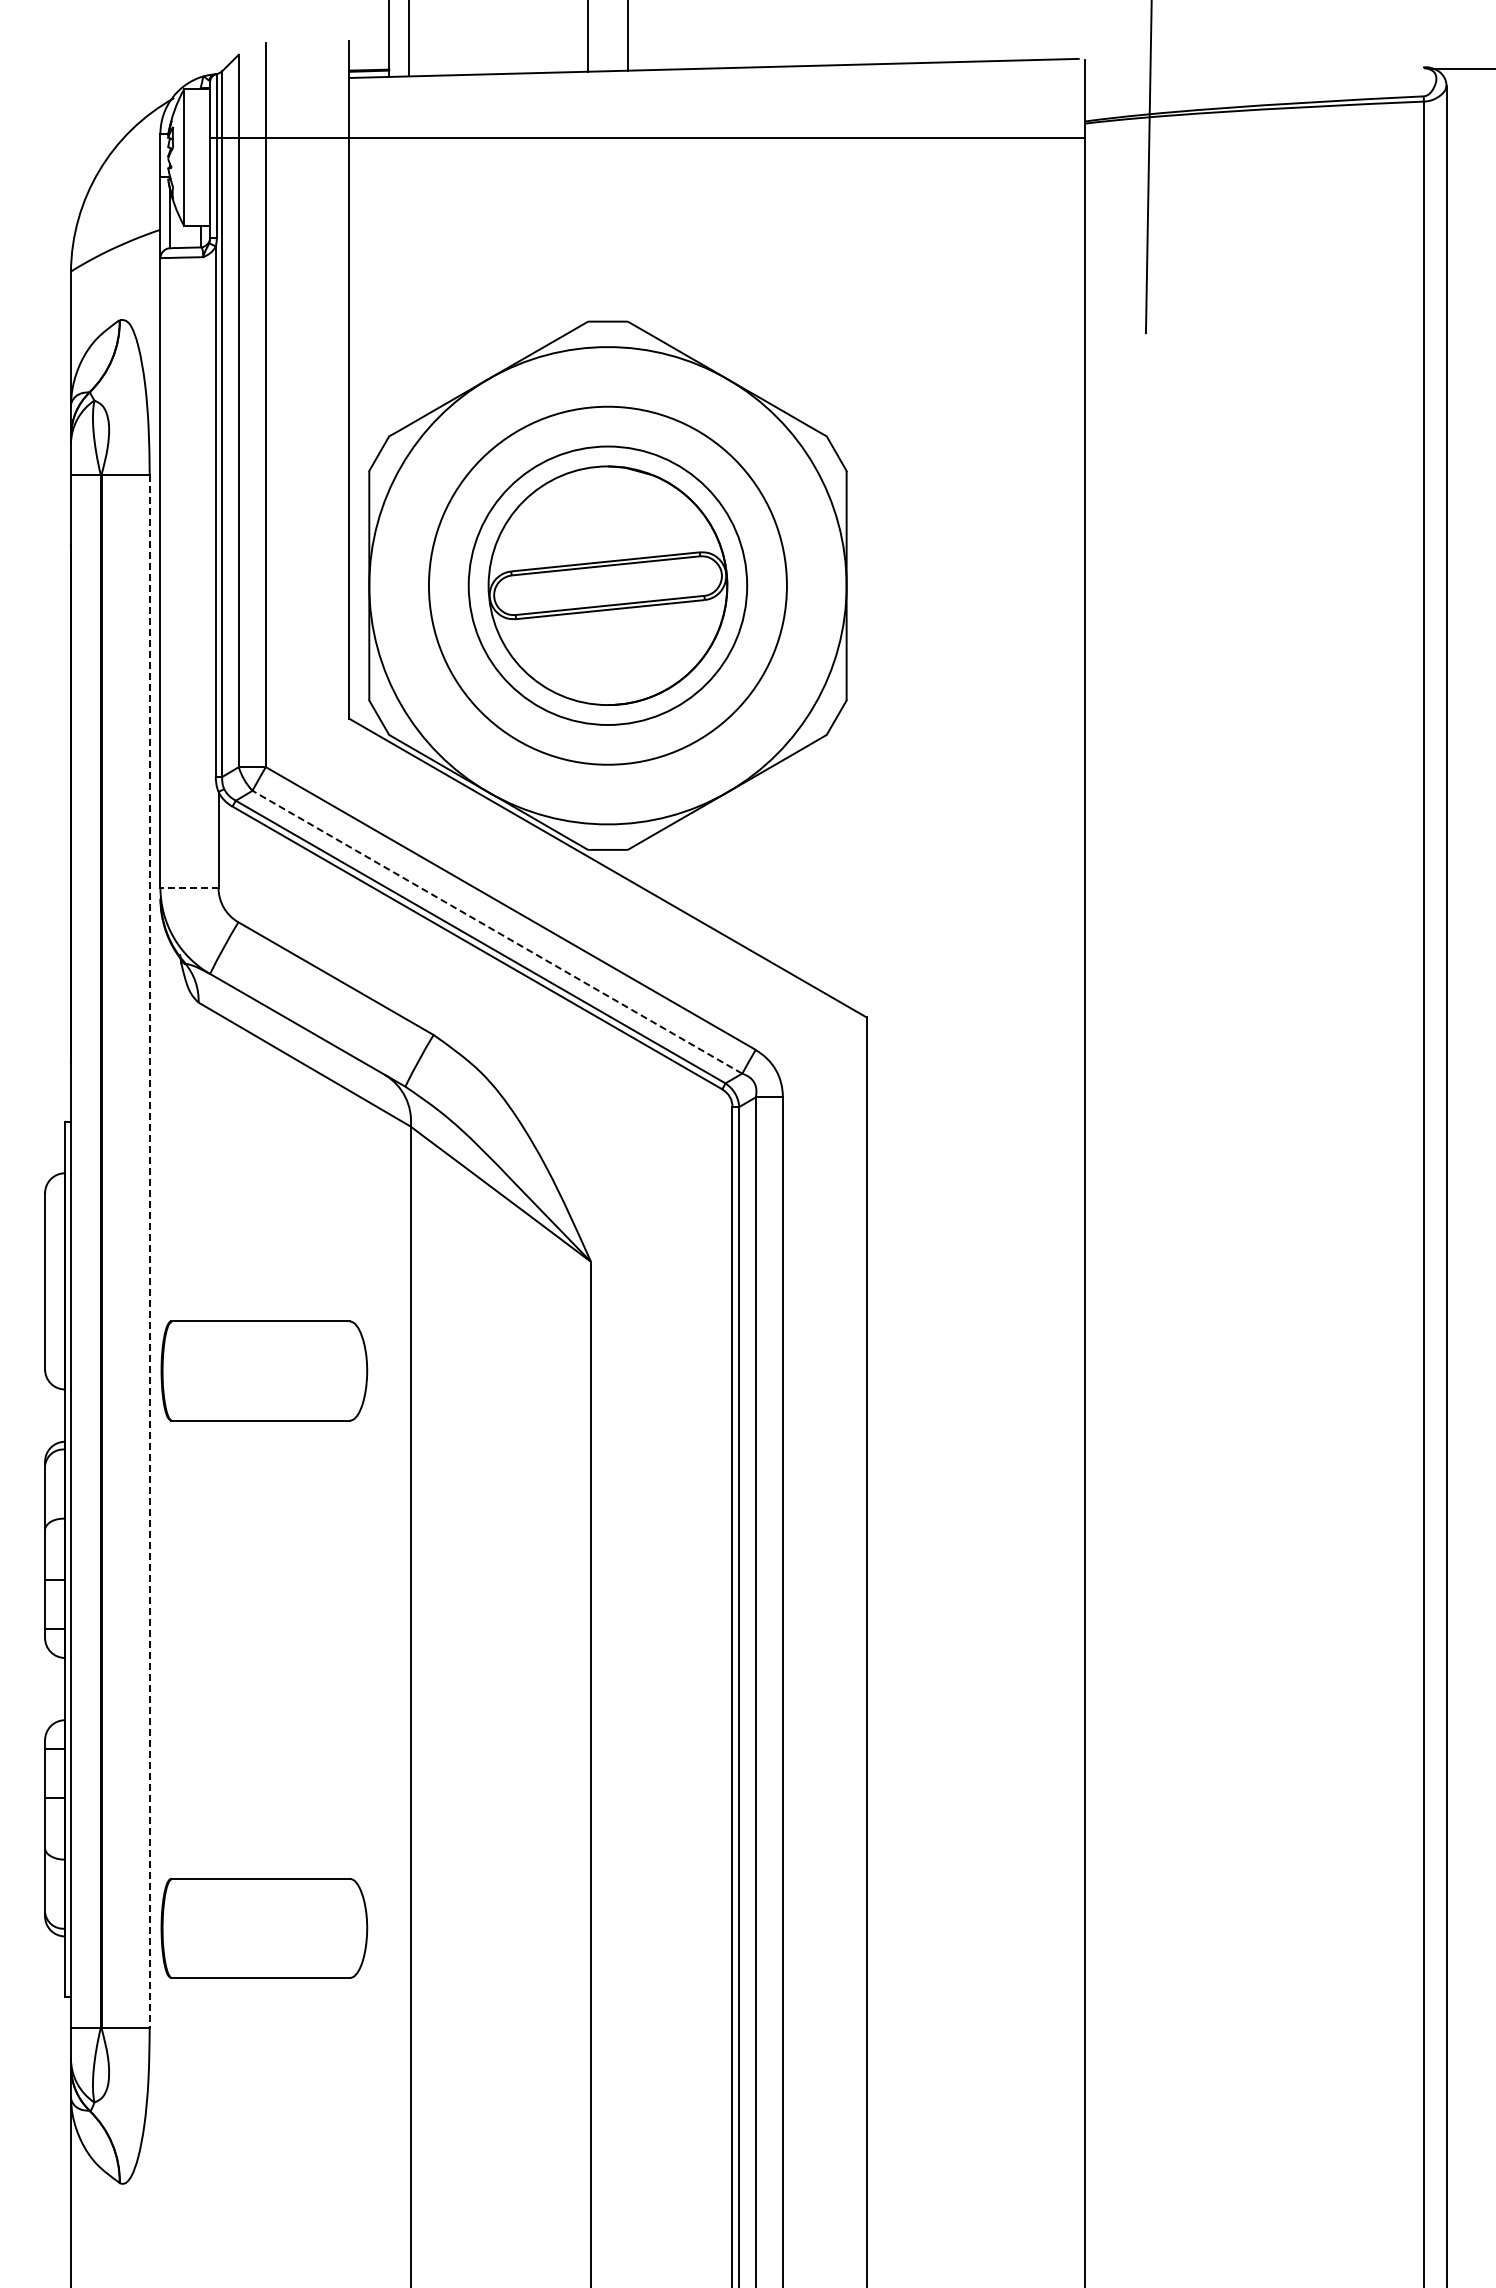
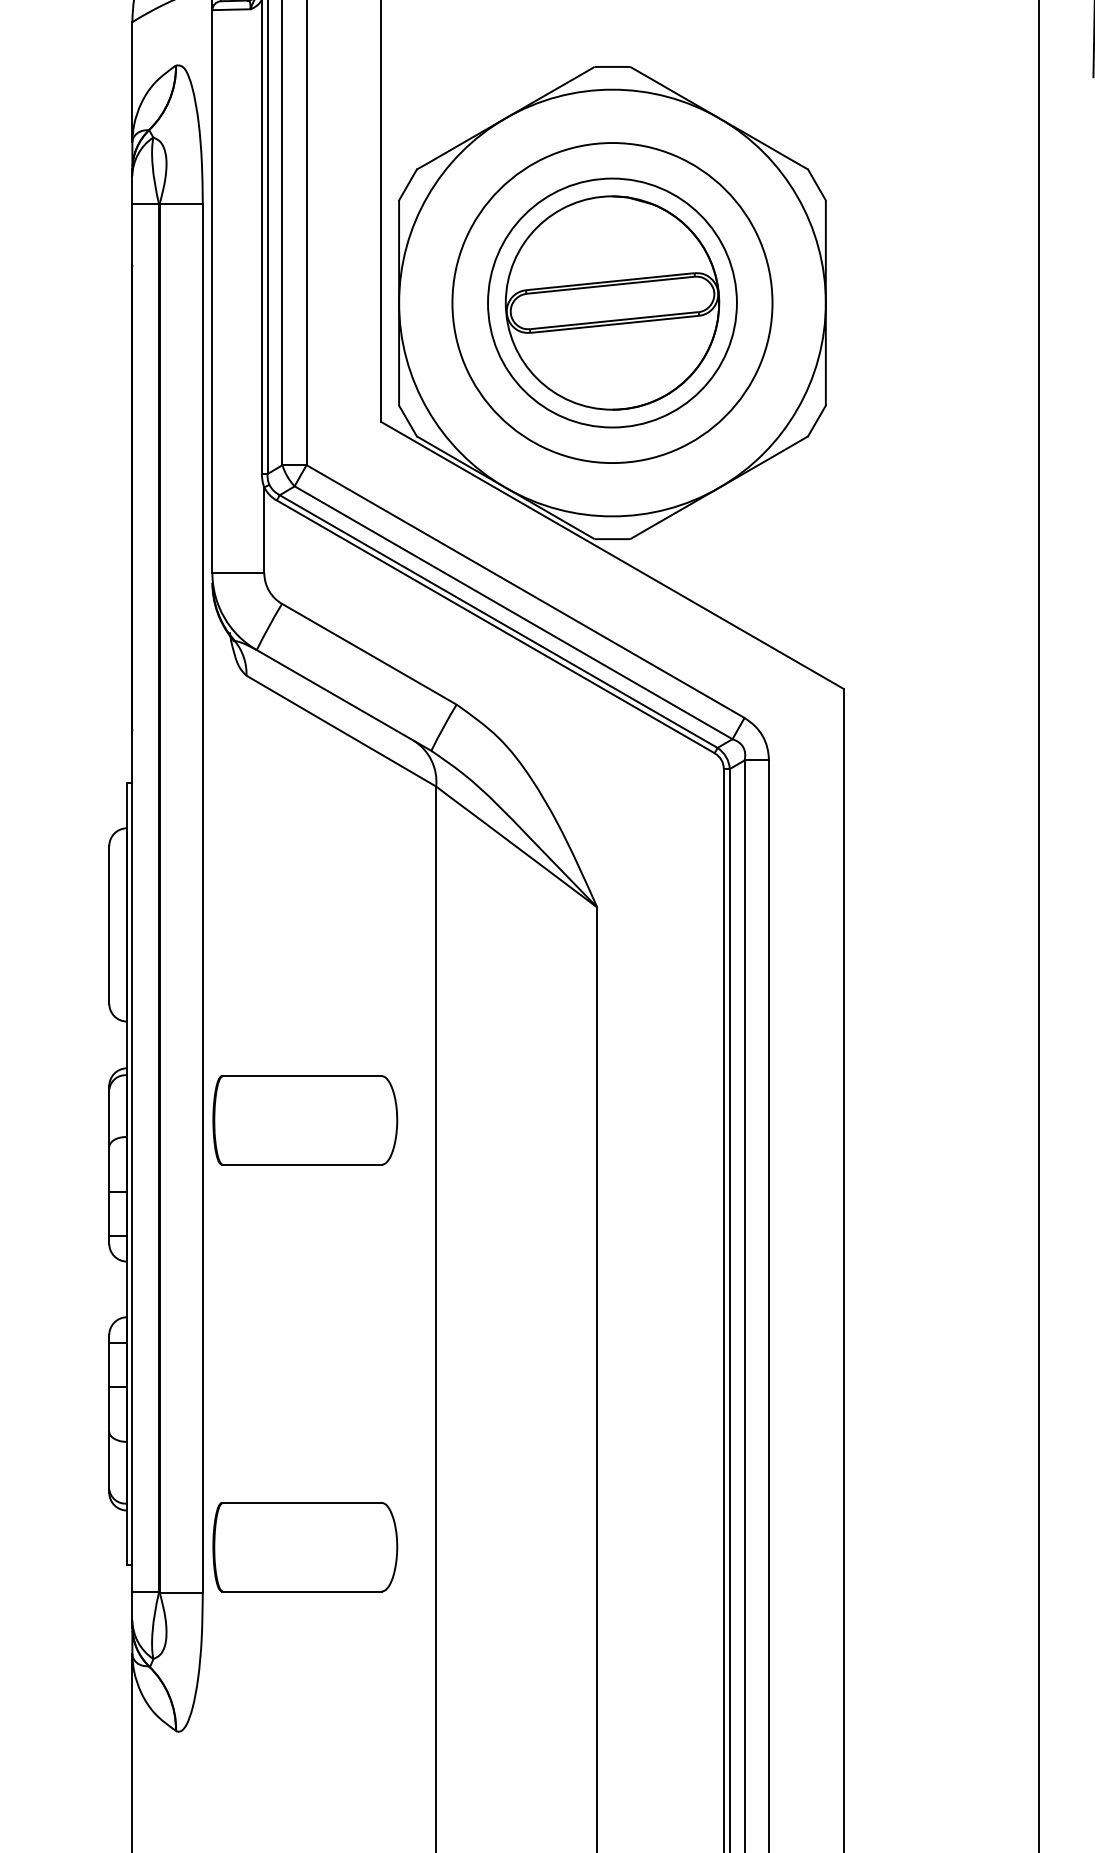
line: (189, 887) -> (238, 572), dashed -> solid
line: (497, 932) -> (513, 613), dashed -> solid
line: (149, 1251) -> (202, 898), dashed -> solid
part: (264, 1370) -> (305, 1119), moved
part: (264, 1928) -> (305, 1547), moved

